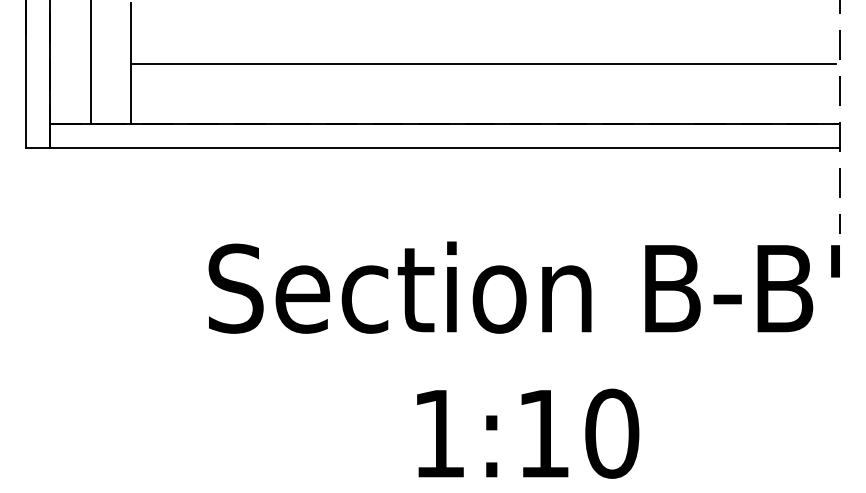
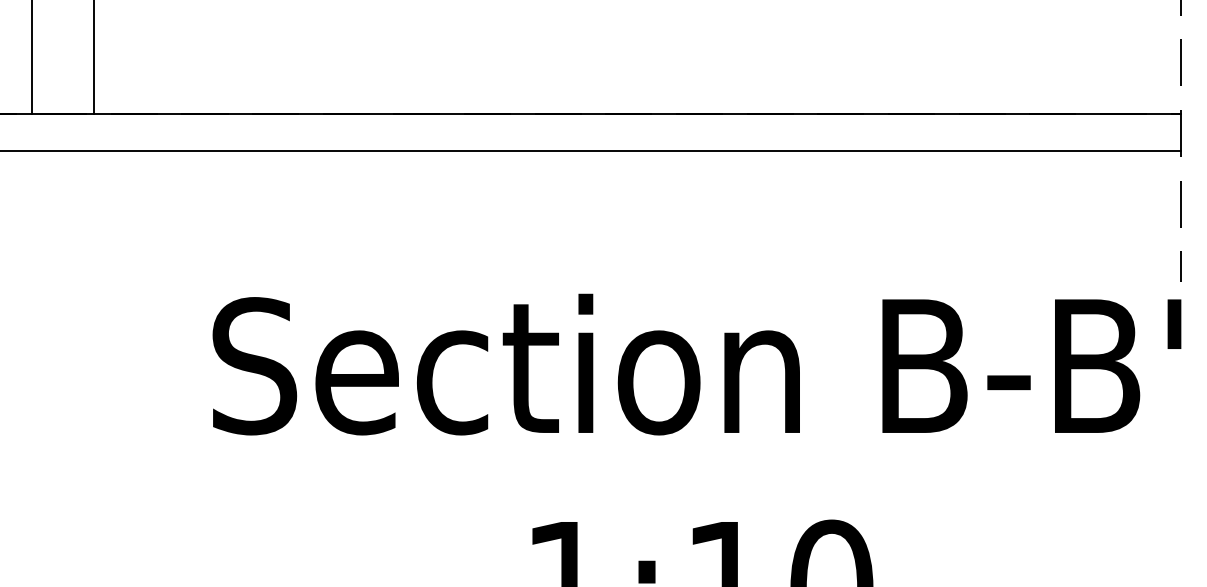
line: (483, 63) -> (634, 20), removed

